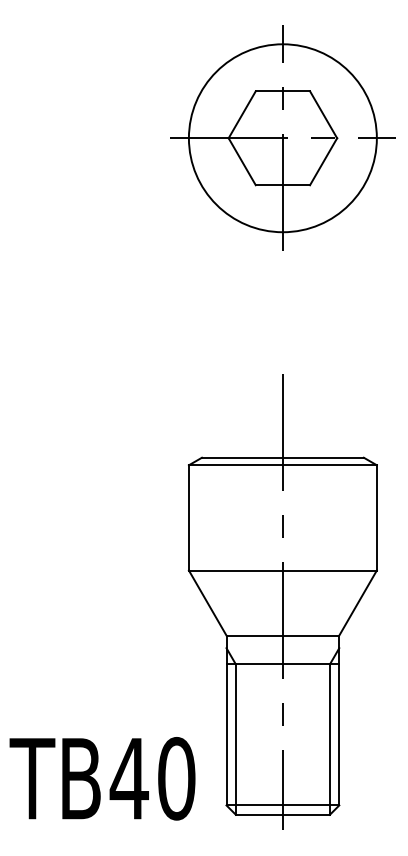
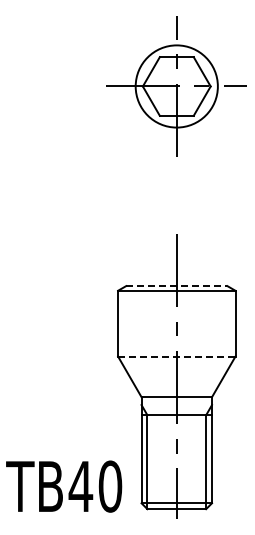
circle: (282, 138) -> (176, 86), size x0.7
line: (282, 458) -> (176, 286), solid -> dashed
line: (282, 570) -> (176, 356), solid -> dashed

